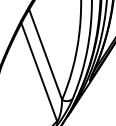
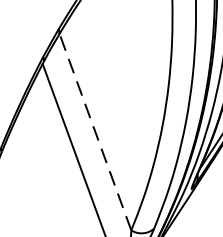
line: (45, 54) -> (95, 131), solid -> dashed

